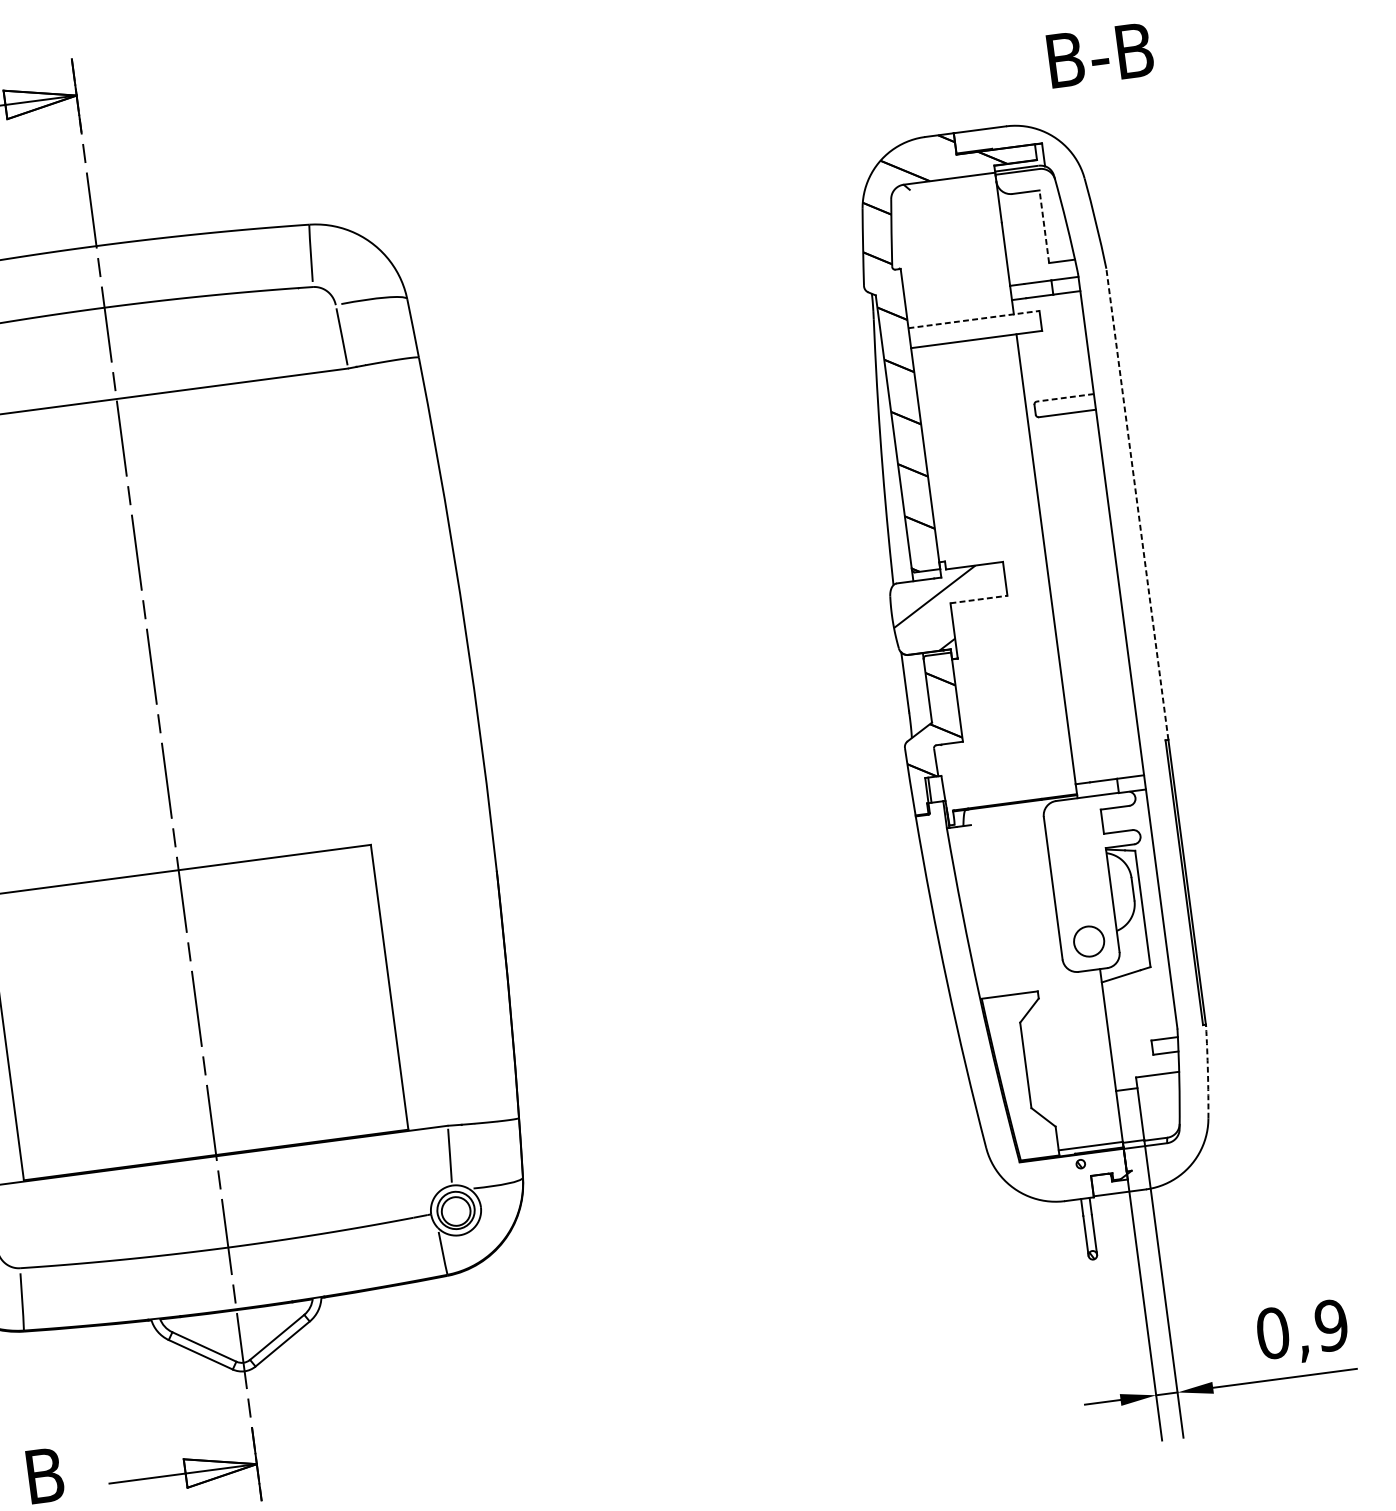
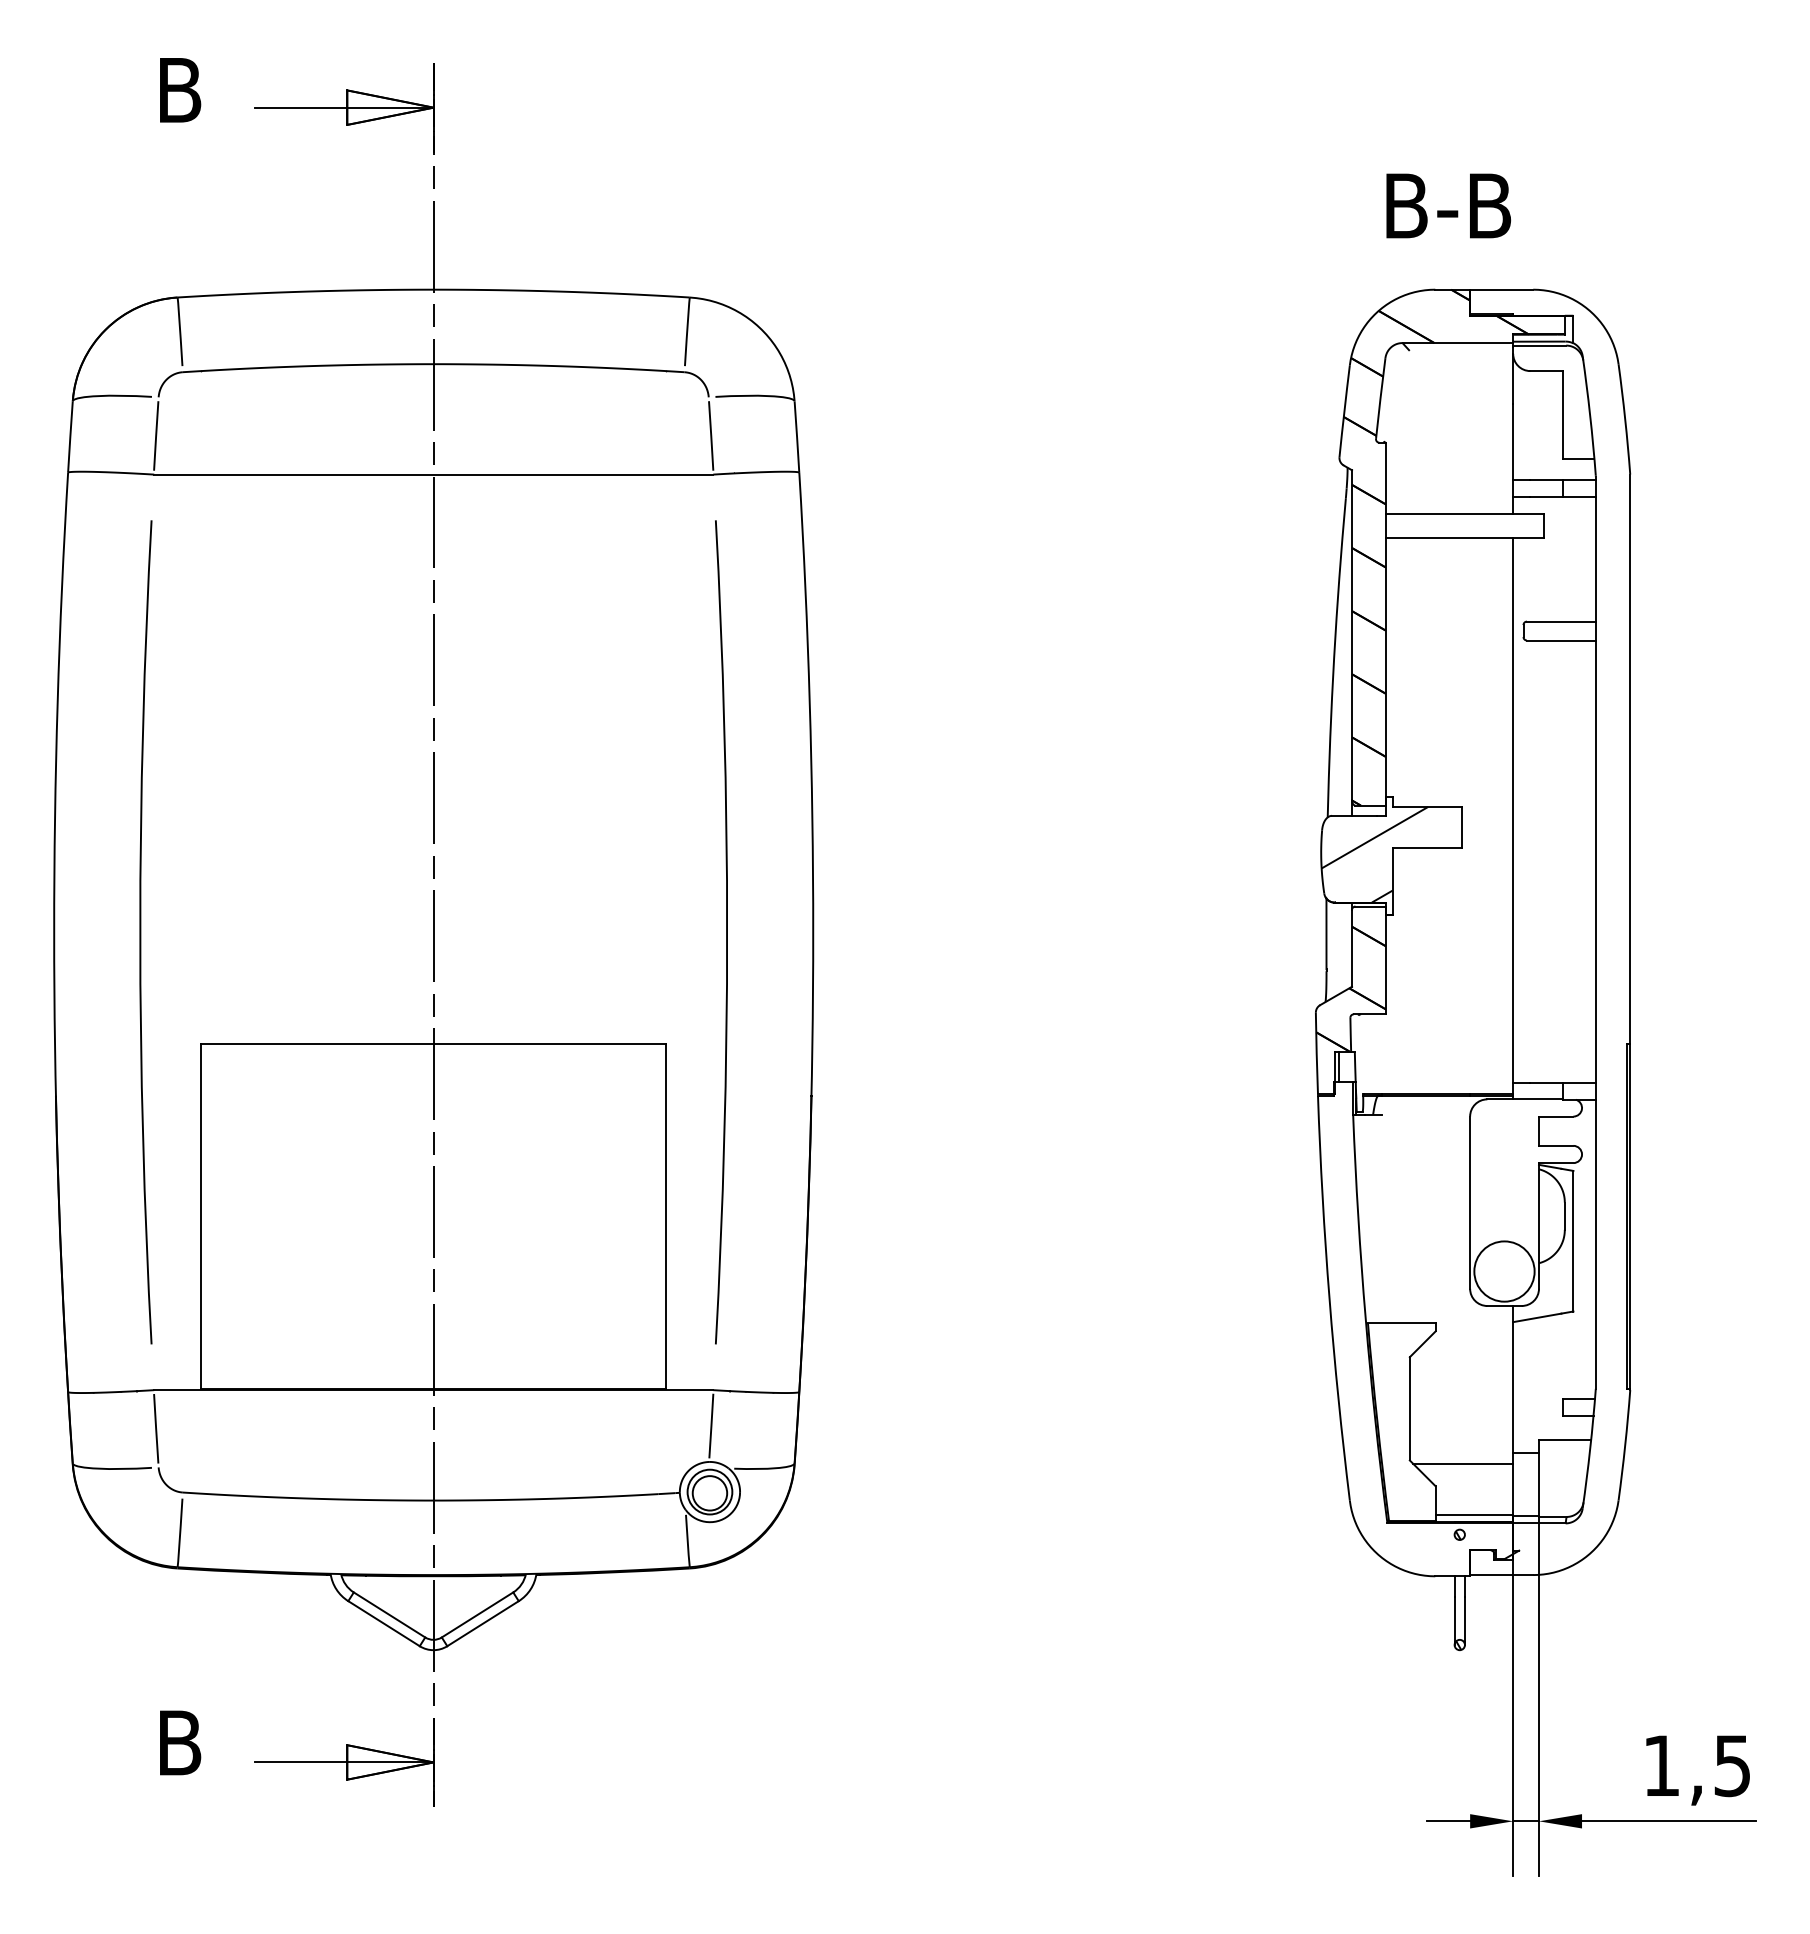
text: (1100, 54) -> (1448, 205), moved
line: (1044, 226) -> (1563, 414), dashed -> solid
line: (974, 319) -> (1465, 514), dashed -> solid
line: (1064, 397) -> (1560, 621), dashed -> solid
line: (1137, 504) -> (1630, 759), dashed -> solid
line: (979, 599) -> (1427, 847), dashed -> solid
arc: (408, 745) -> (726, 932), added
circle: (1089, 941) -> (1504, 1271), size x1.67
arc: (1208, 1072) -> (1625, 1445), dashed -> solid
line: (1076, 1105) -> (1463, 1464), added
text: (1302, 1329) -> (1697, 1765), 0,9 -> 1,5

